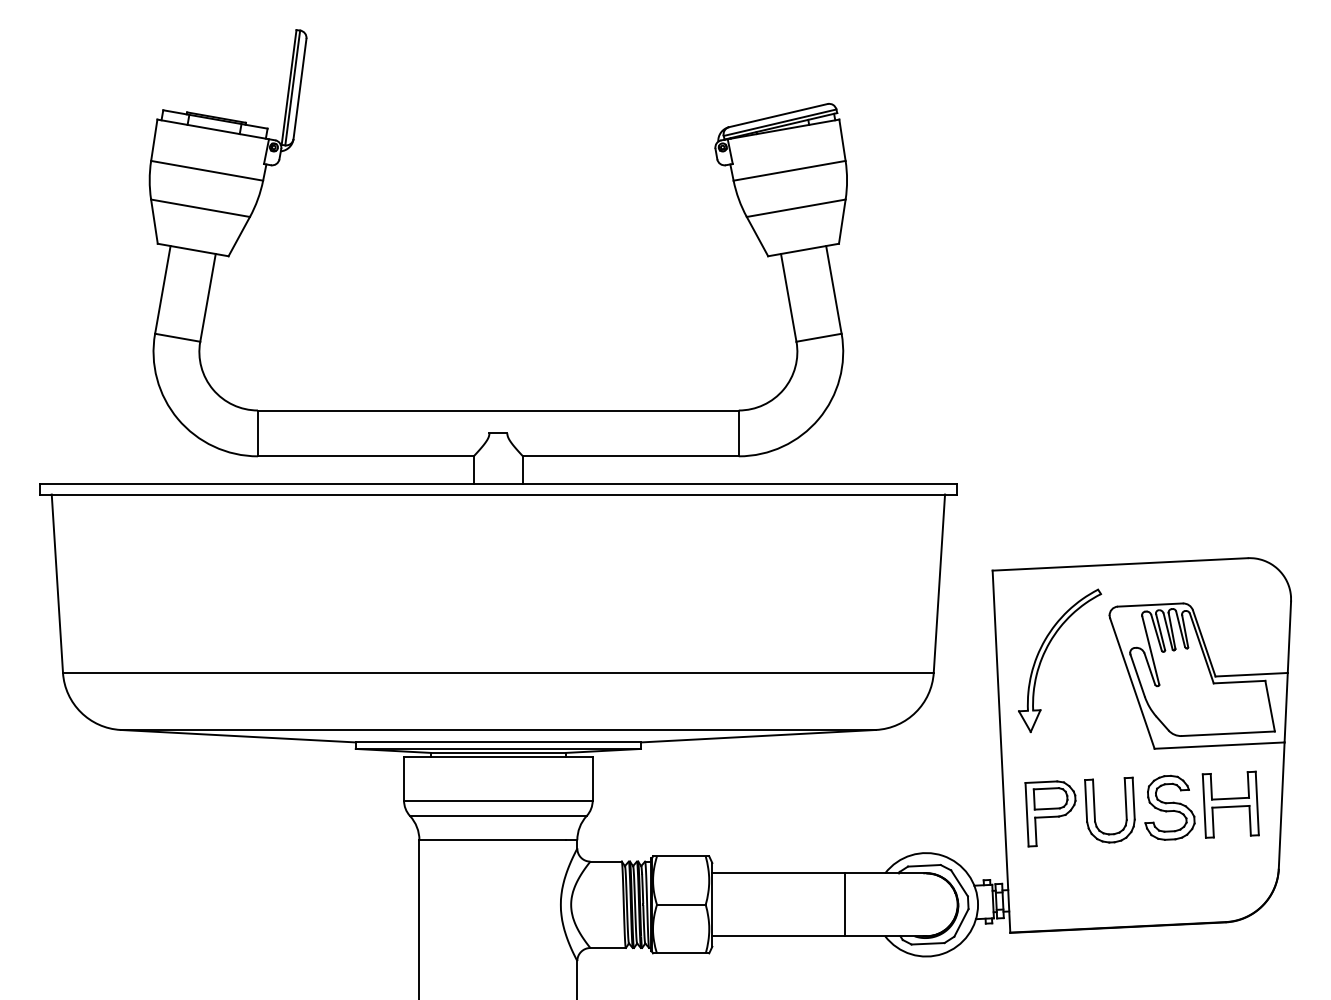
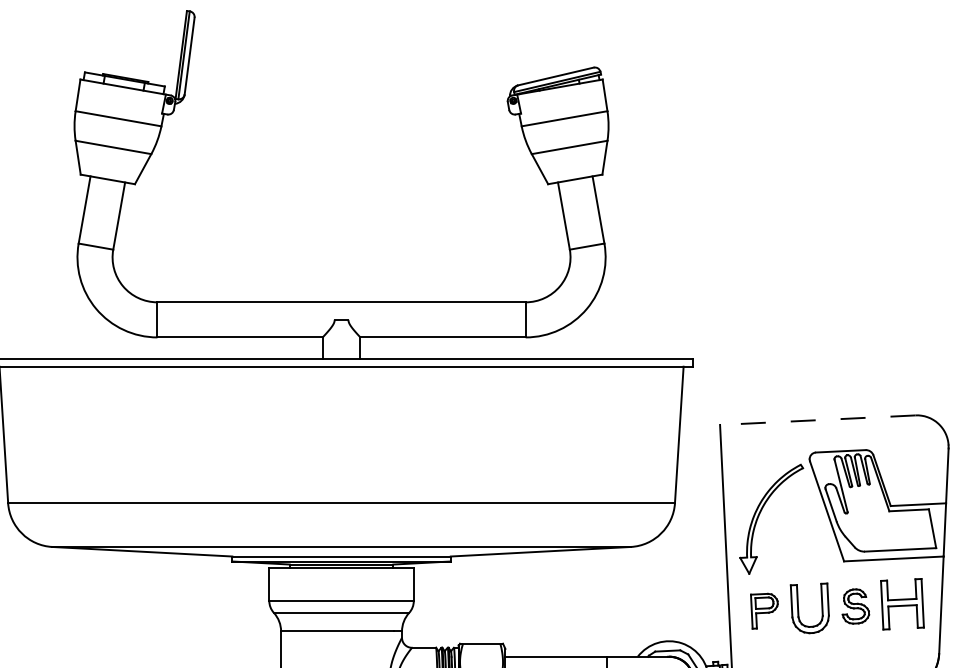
line: (1120, 564) -> (817, 420), solid -> dashed
part: (1045, 653) -> (760, 513), moved
part: (1169, 807) -> (855, 606), size x0.7
part: (1050, 813) -> (764, 610), size x0.7

